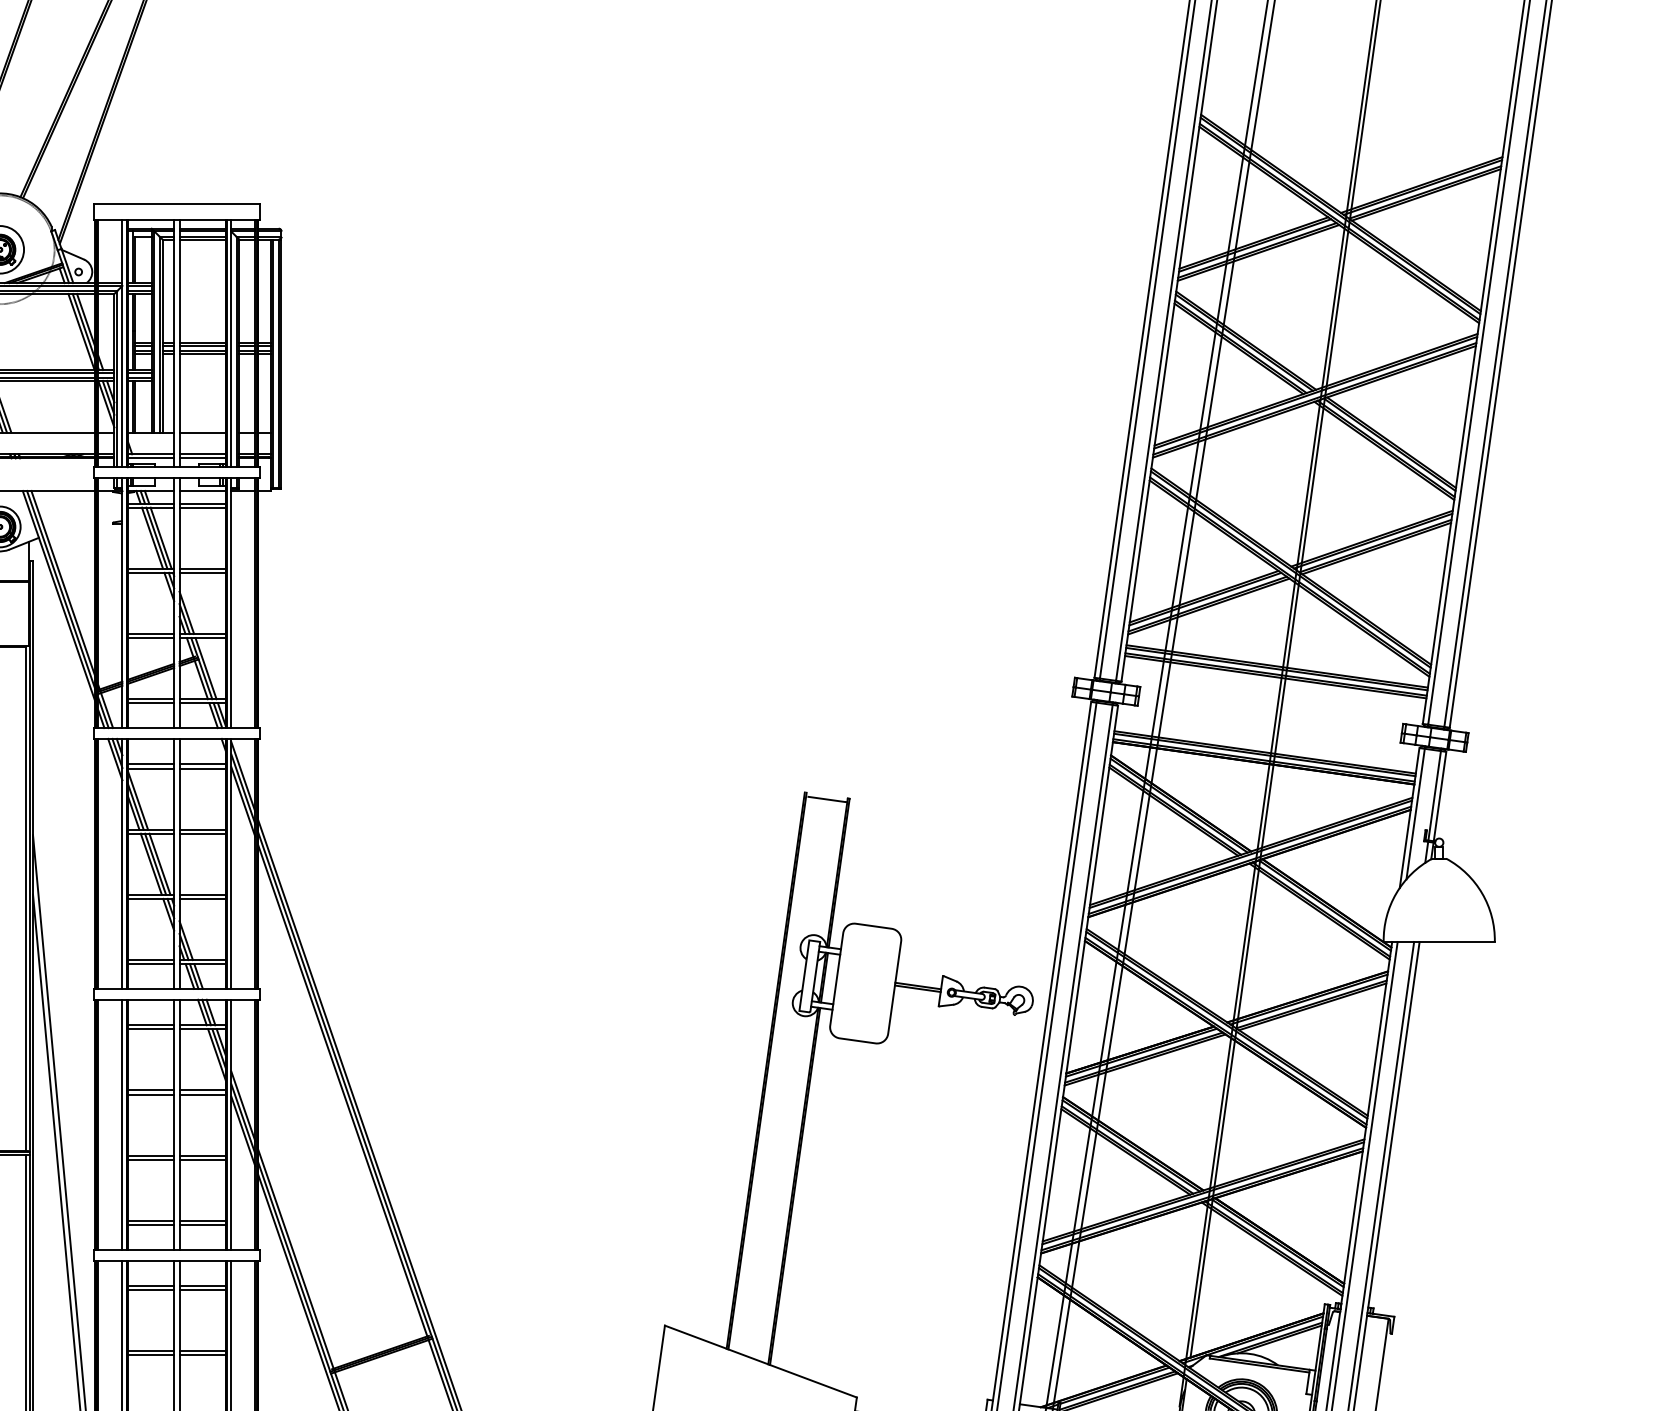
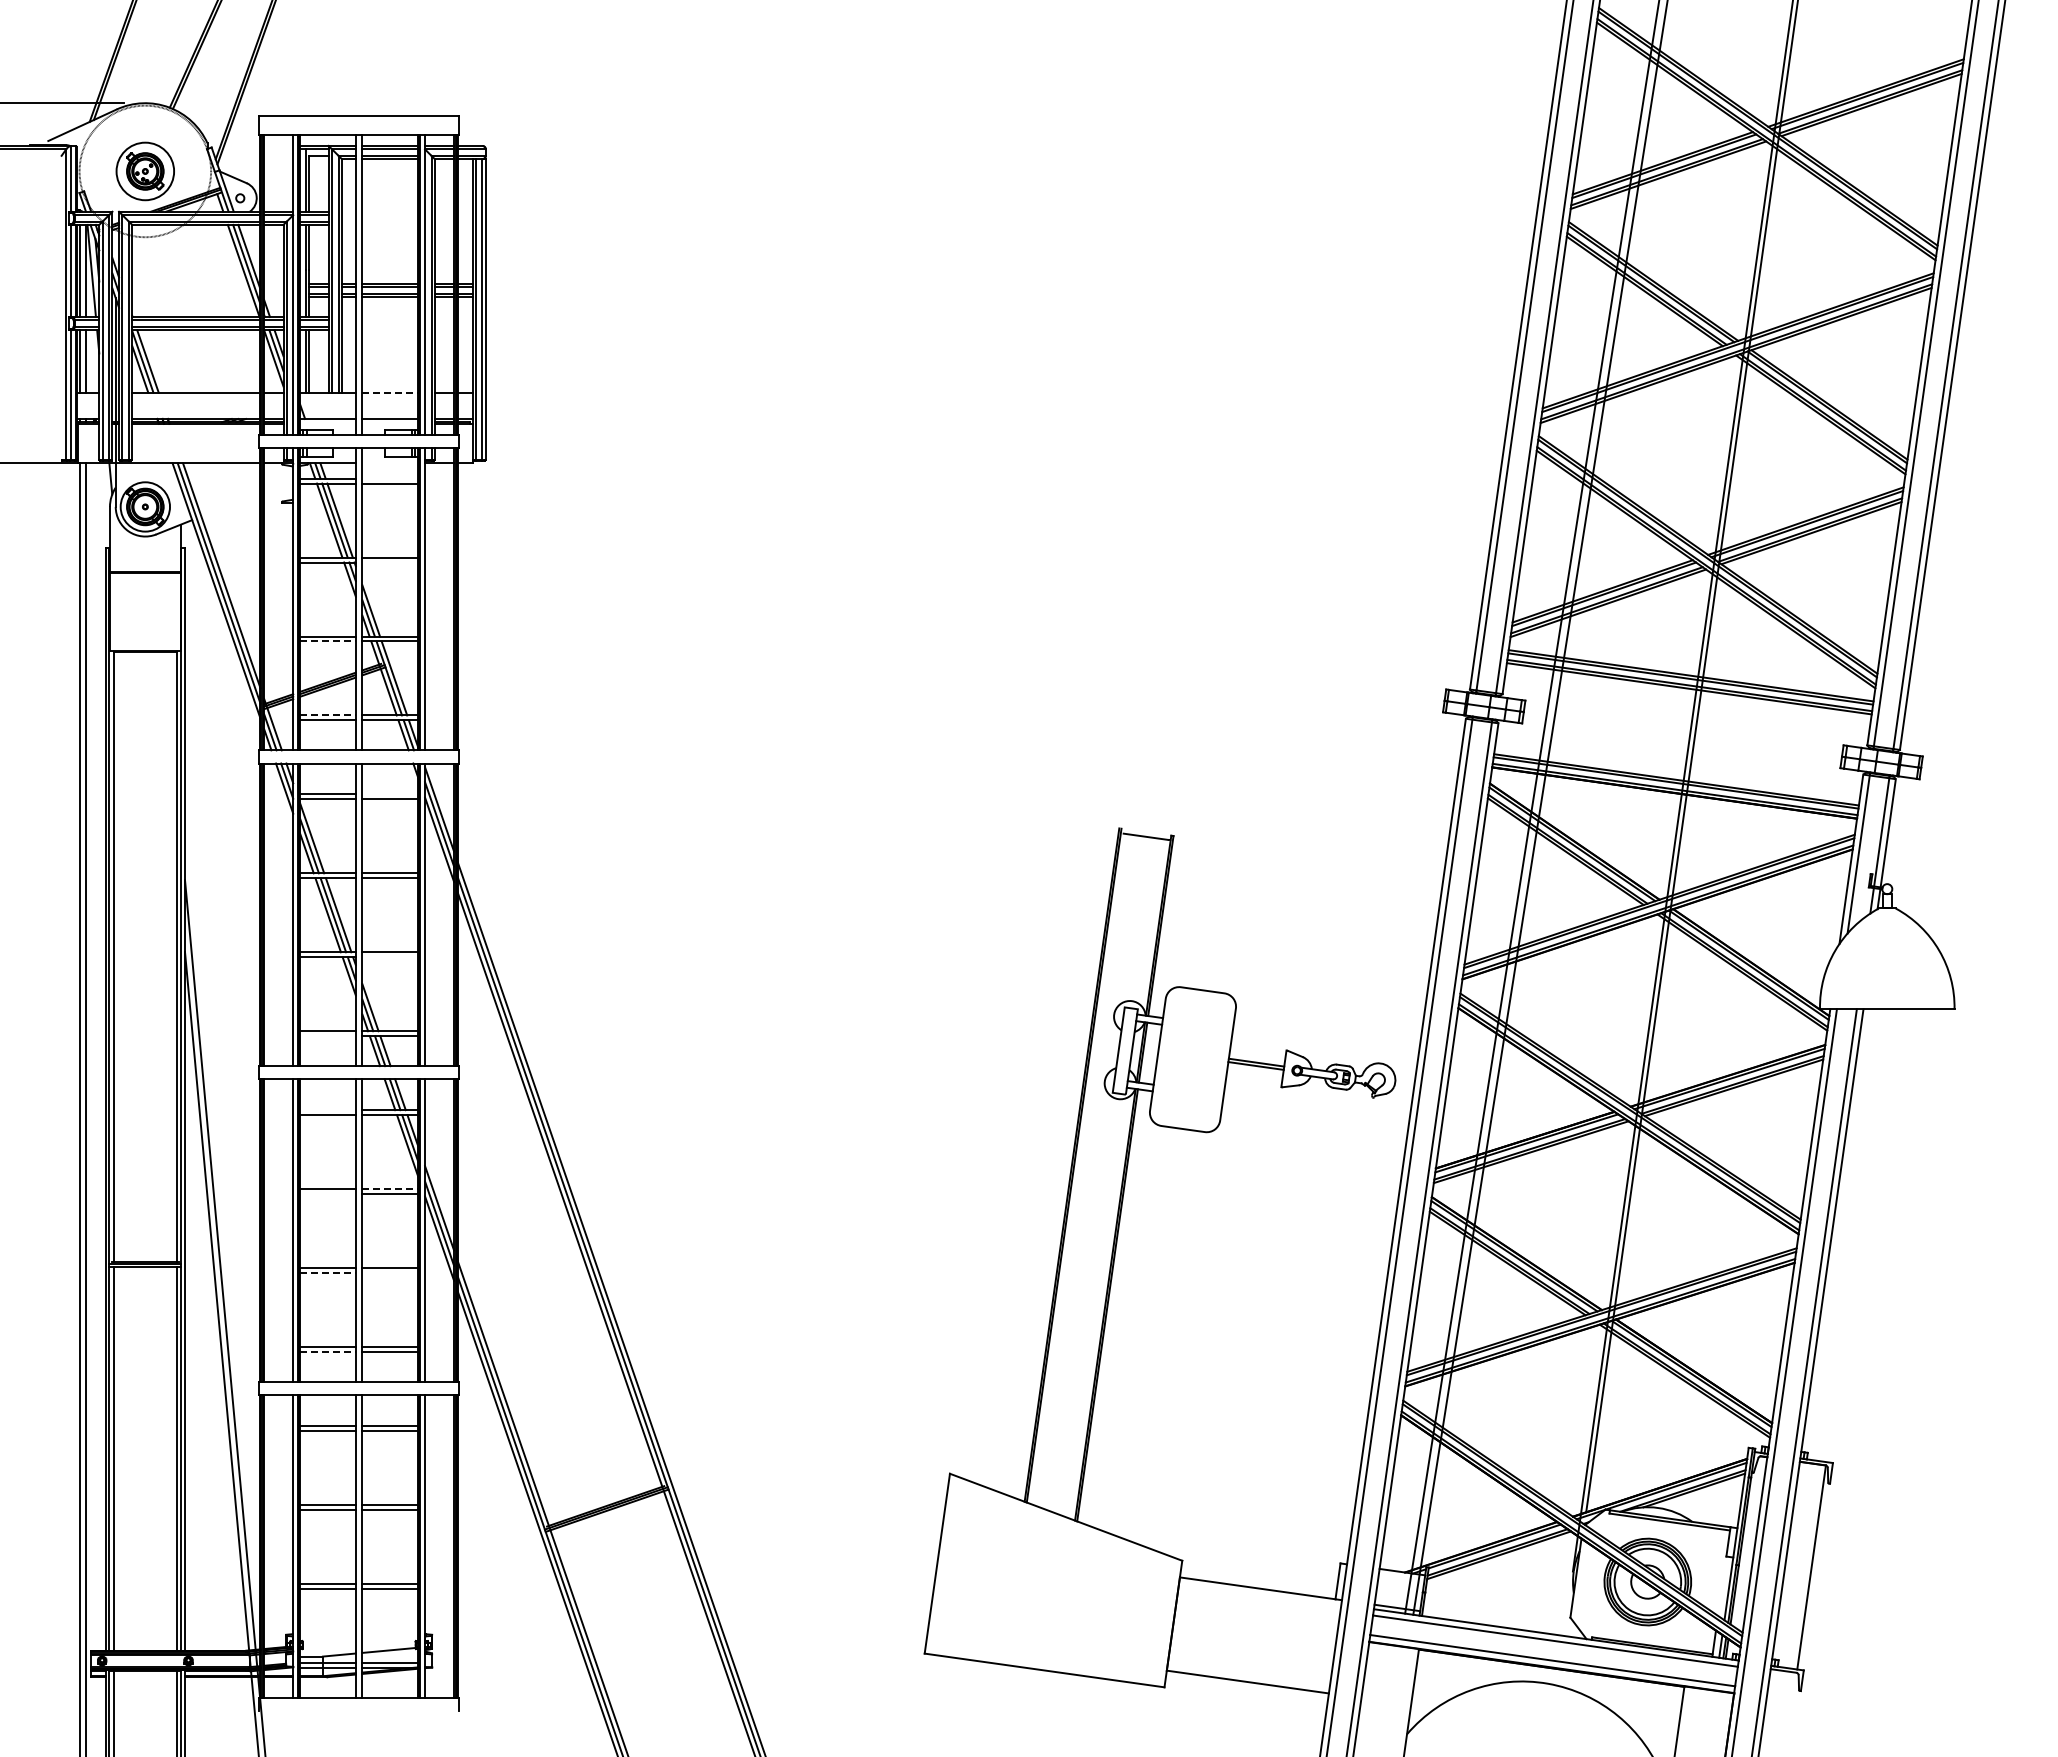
line: (202, 432) -> (390, 392), solid -> dashed
line: (150, 458) -> (327, 423), removed
line: (202, 458) -> (390, 423), removed
line: (202, 491) -> (390, 463), removed
line: (202, 503) -> (390, 478), removed
line: (202, 572) -> (390, 562), removed
line: (150, 638) -> (327, 641), solid -> dashed
line: (150, 699) -> (327, 715), solid -> dashed
line: (202, 764) -> (390, 794), removed
line: (202, 899) -> (390, 957), removed
line: (150, 964) -> (327, 1036), removed
line: (150, 1025) -> (327, 1110), removed
line: (202, 1090) -> (390, 1189), solid -> dashed
line: (150, 1094) -> (327, 1194), removed
line: (150, 1159) -> (327, 1272), solid -> dashed
line: (202, 1159) -> (390, 1272), removed
line: (150, 1224) -> (327, 1351), solid -> dashed

